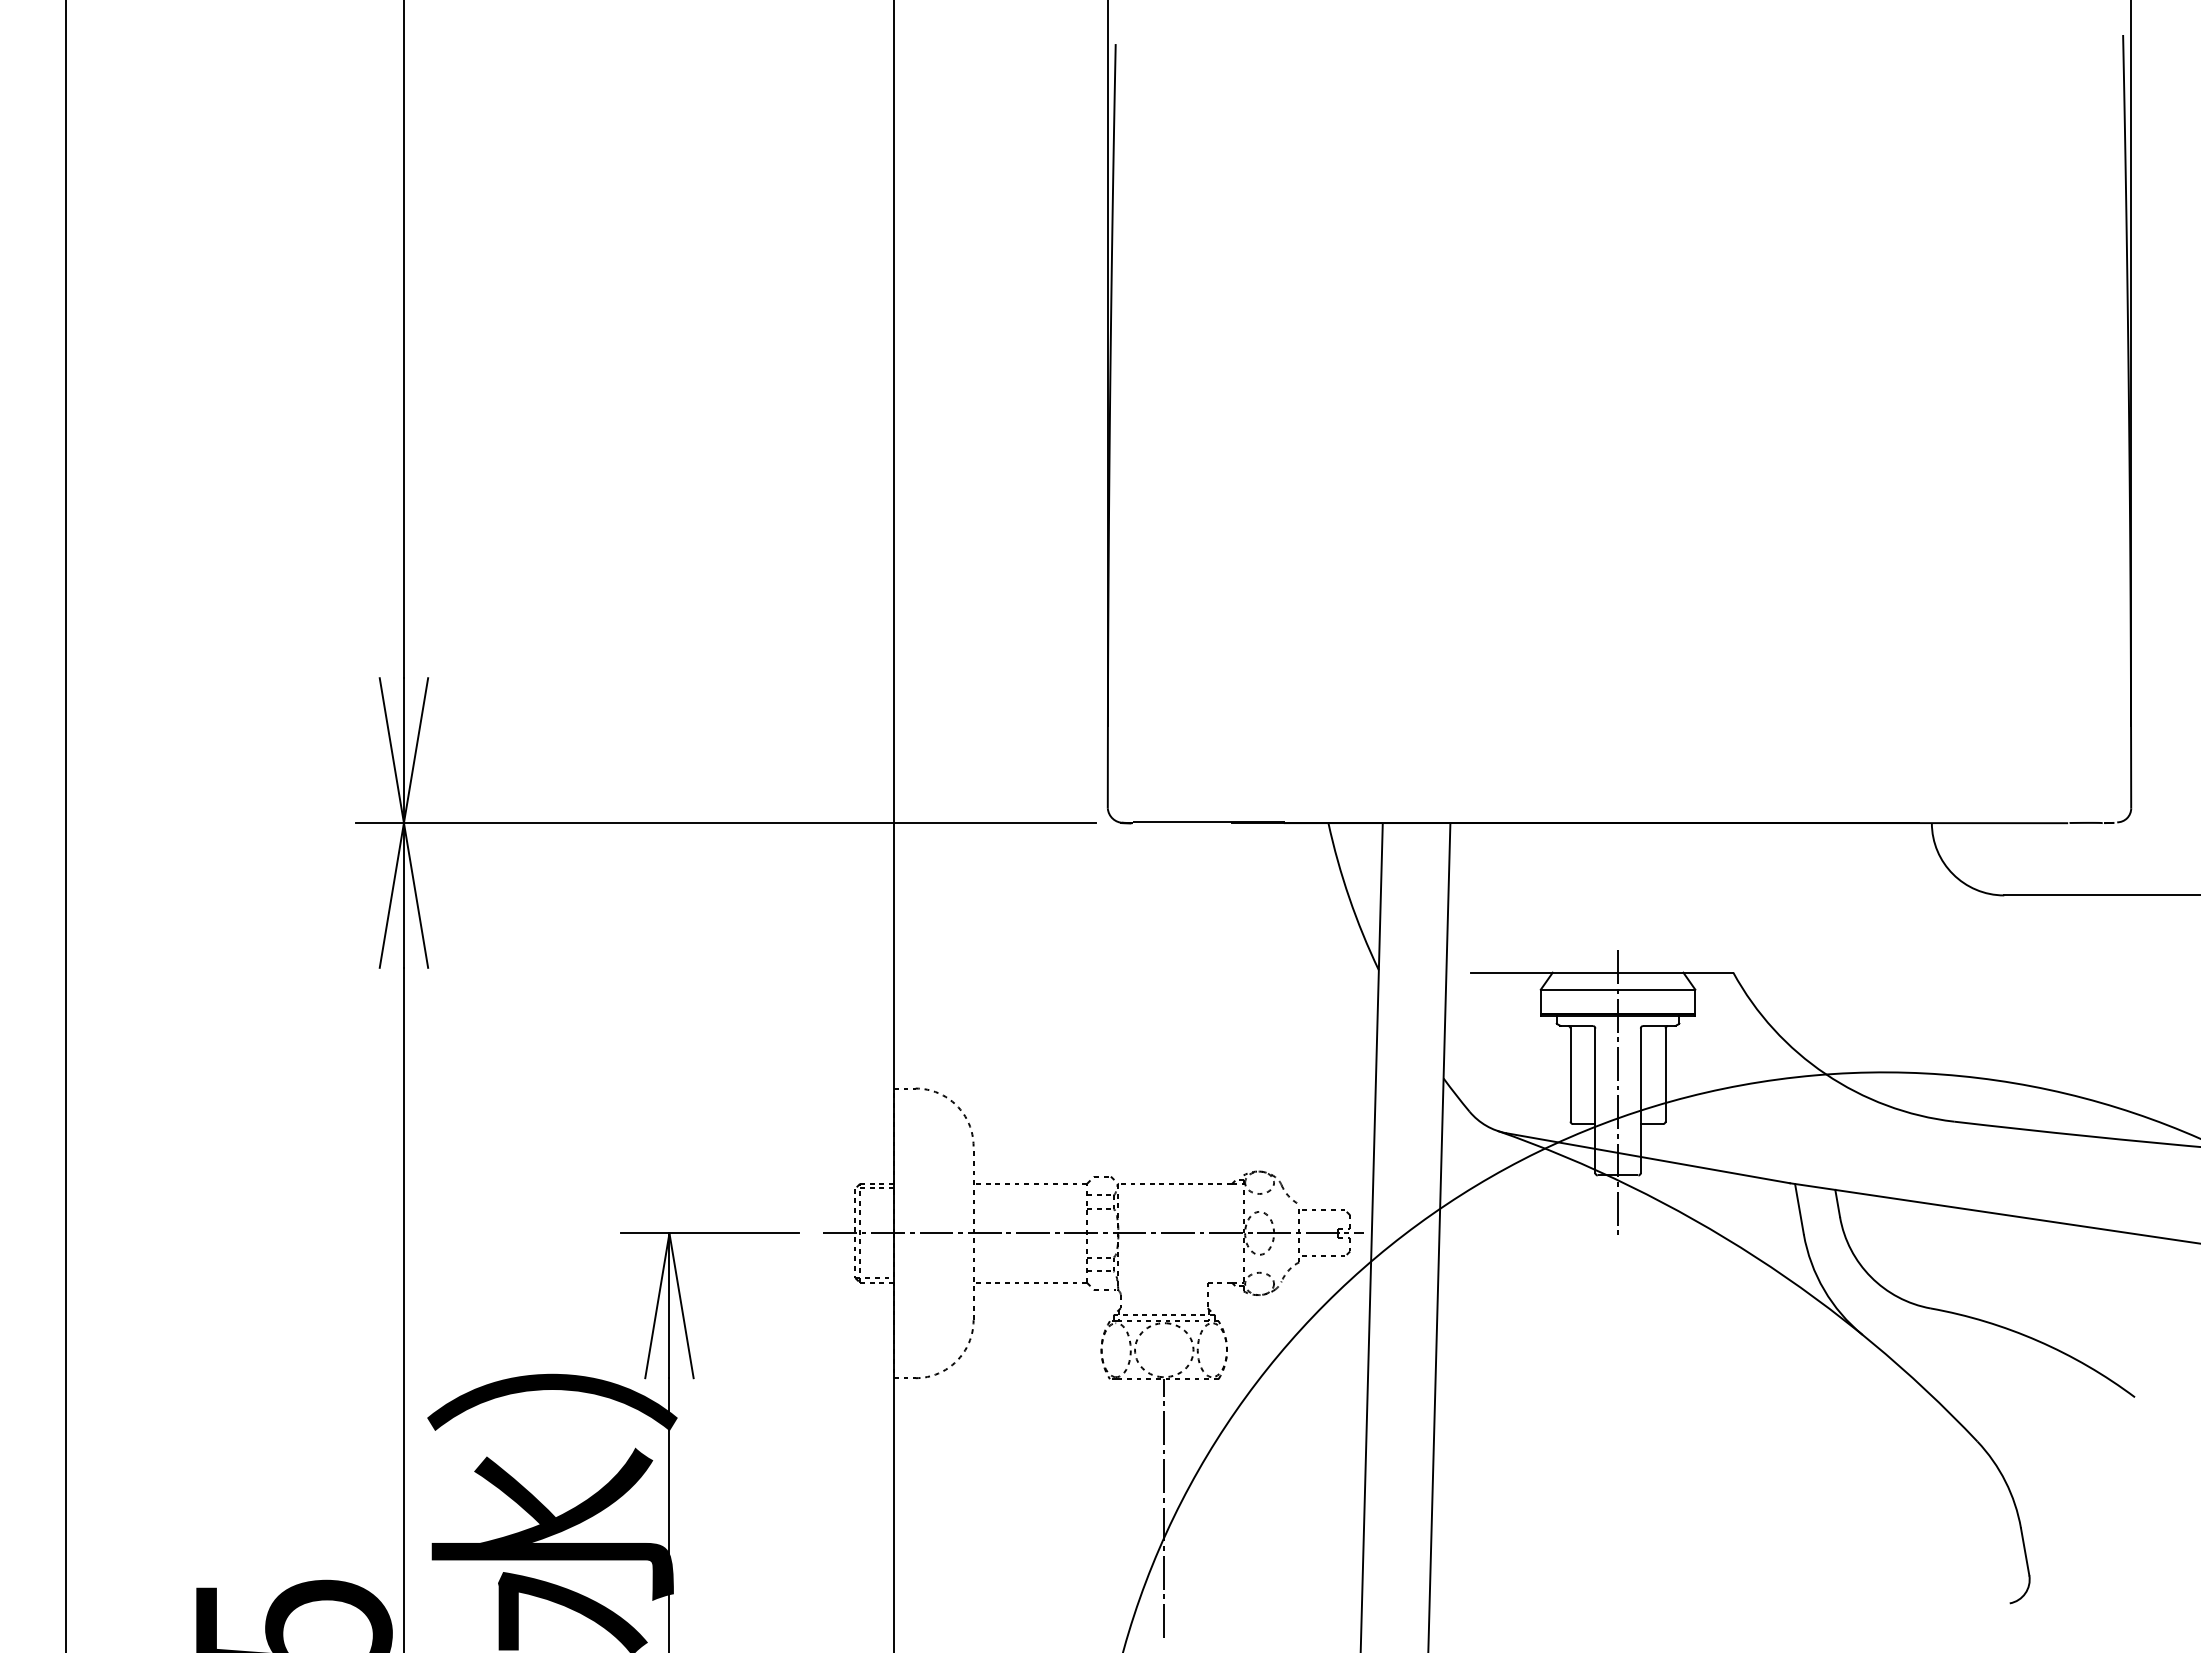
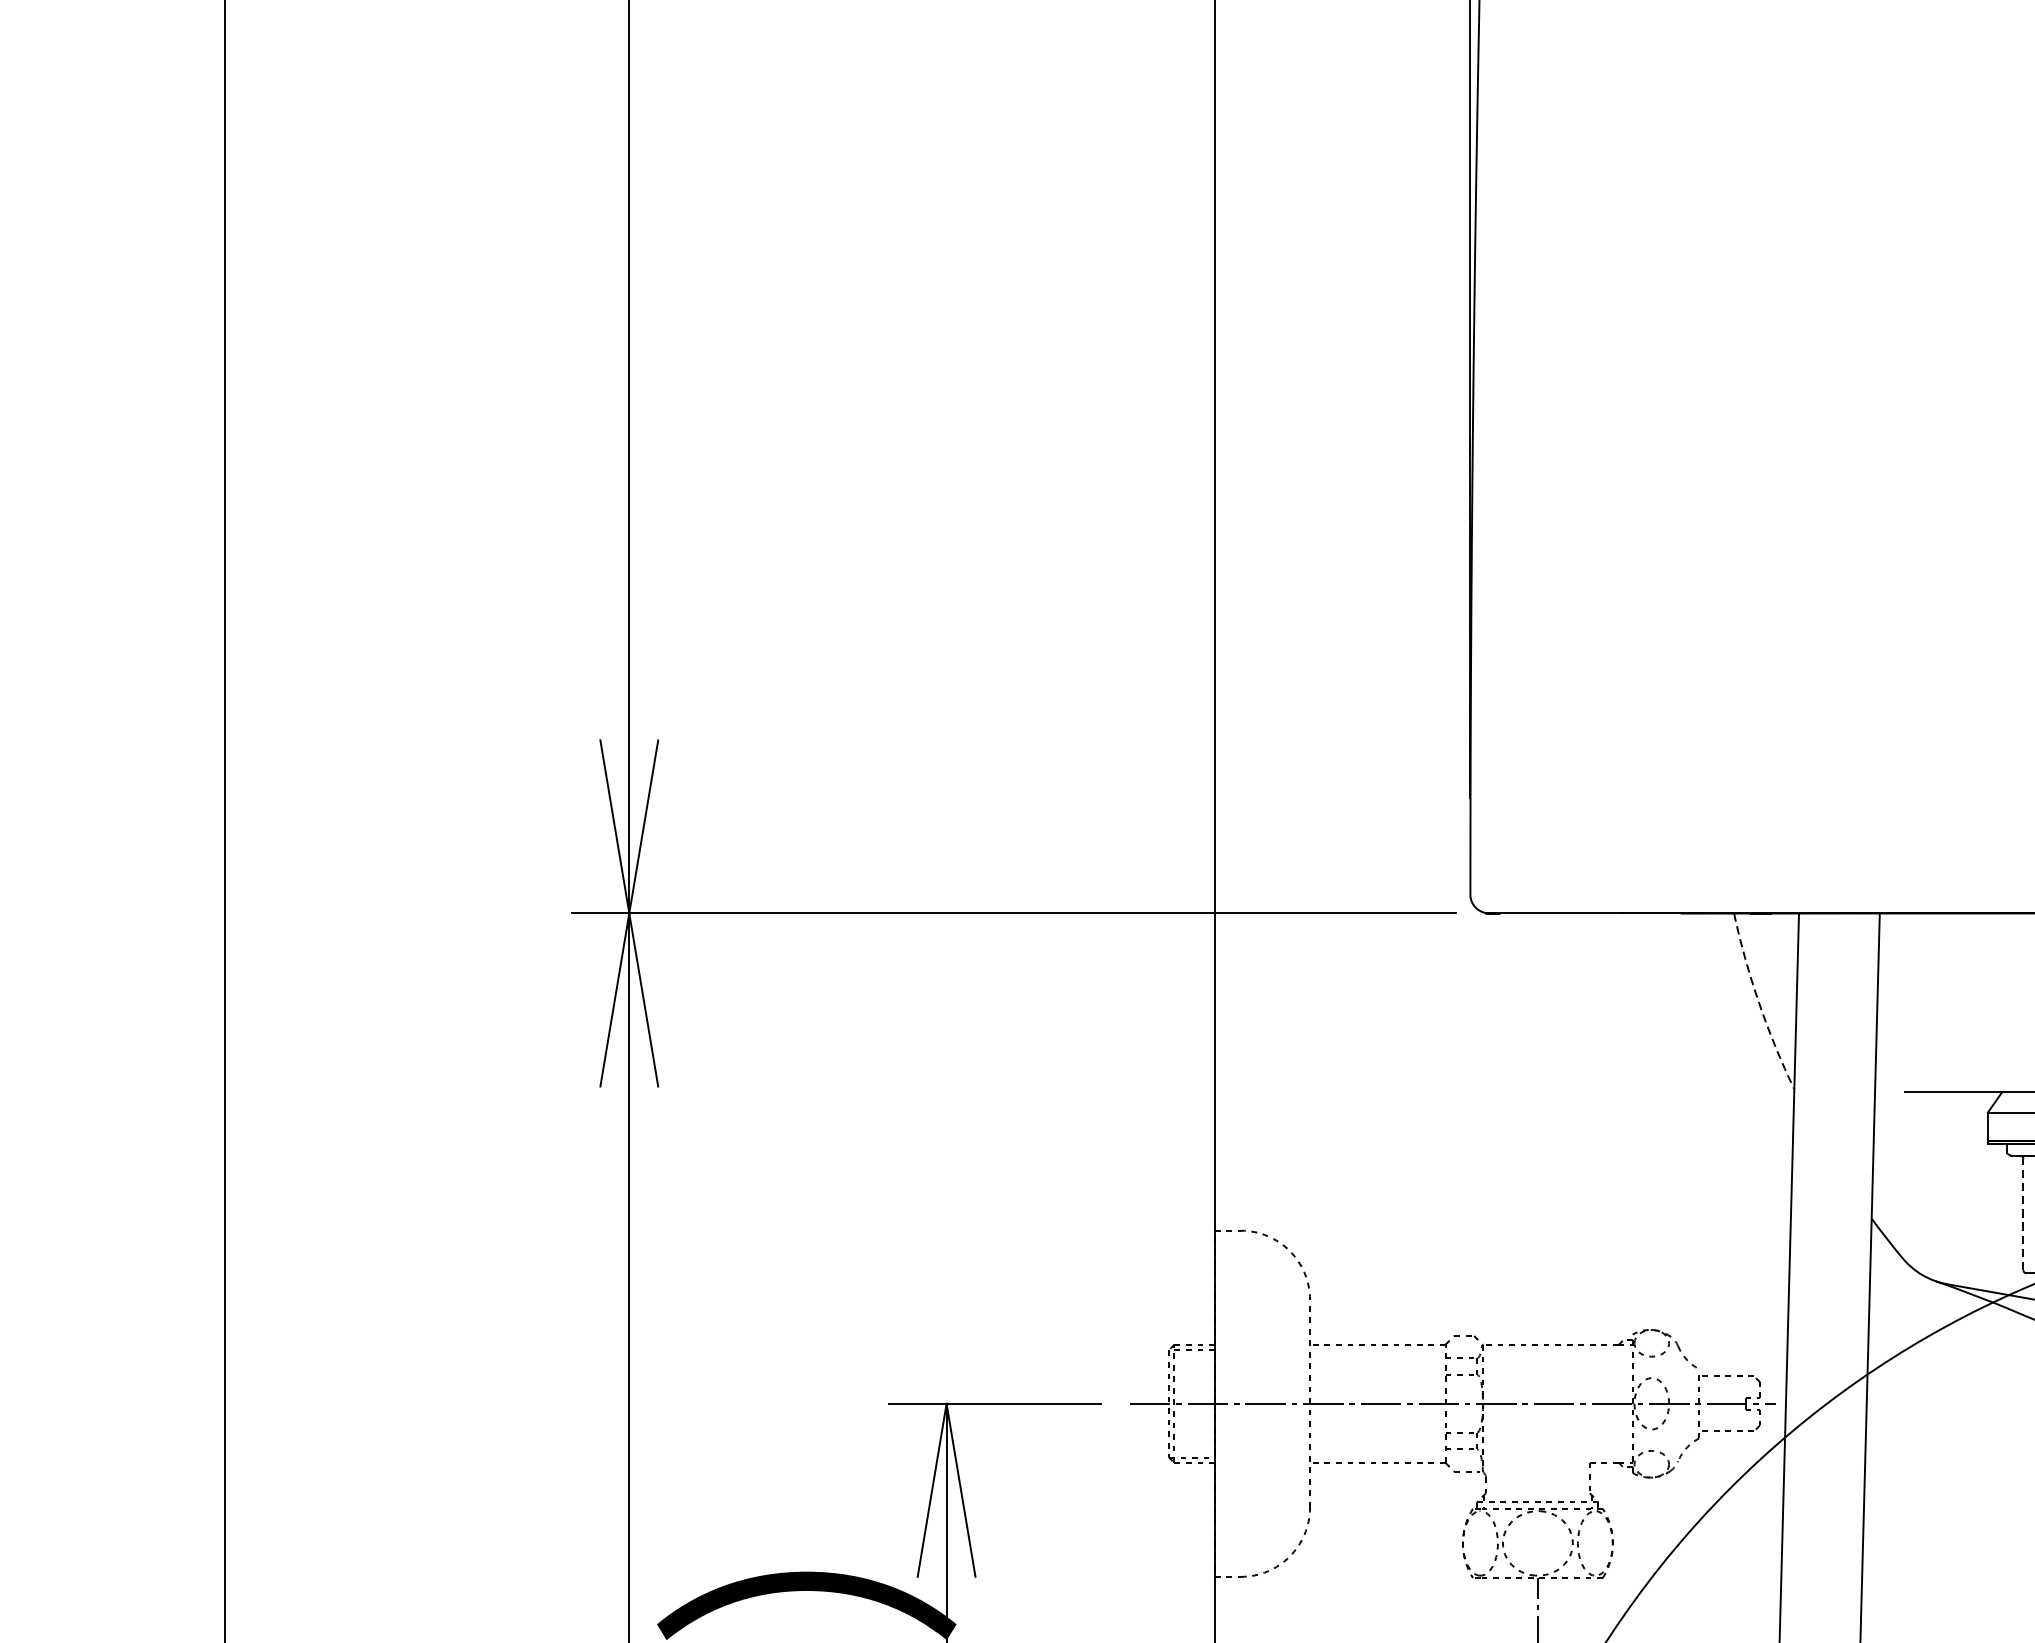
arc: (1349, 898) -> (1759, 1003), solid -> dashed
line: (1570, 1075) -> (2023, 1215), solid -> dashed

